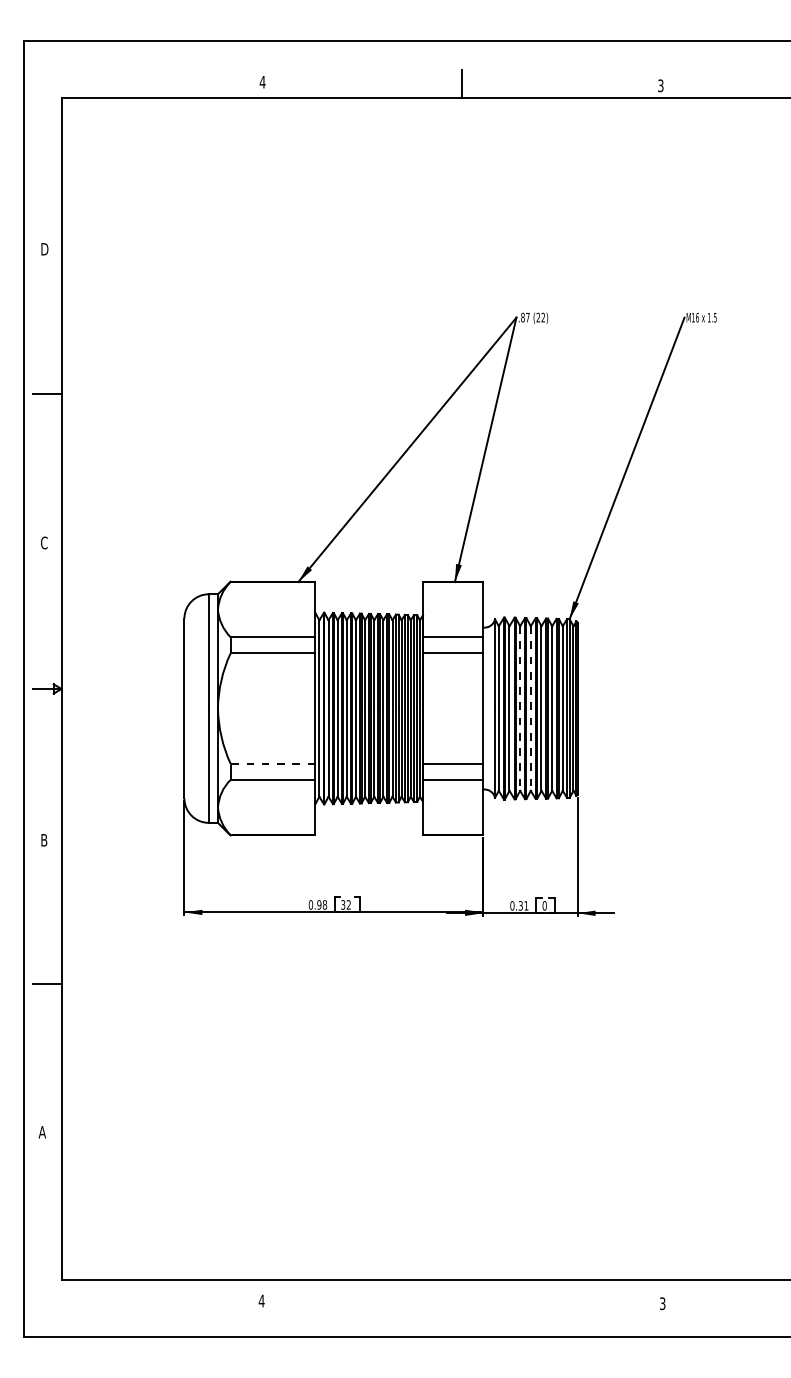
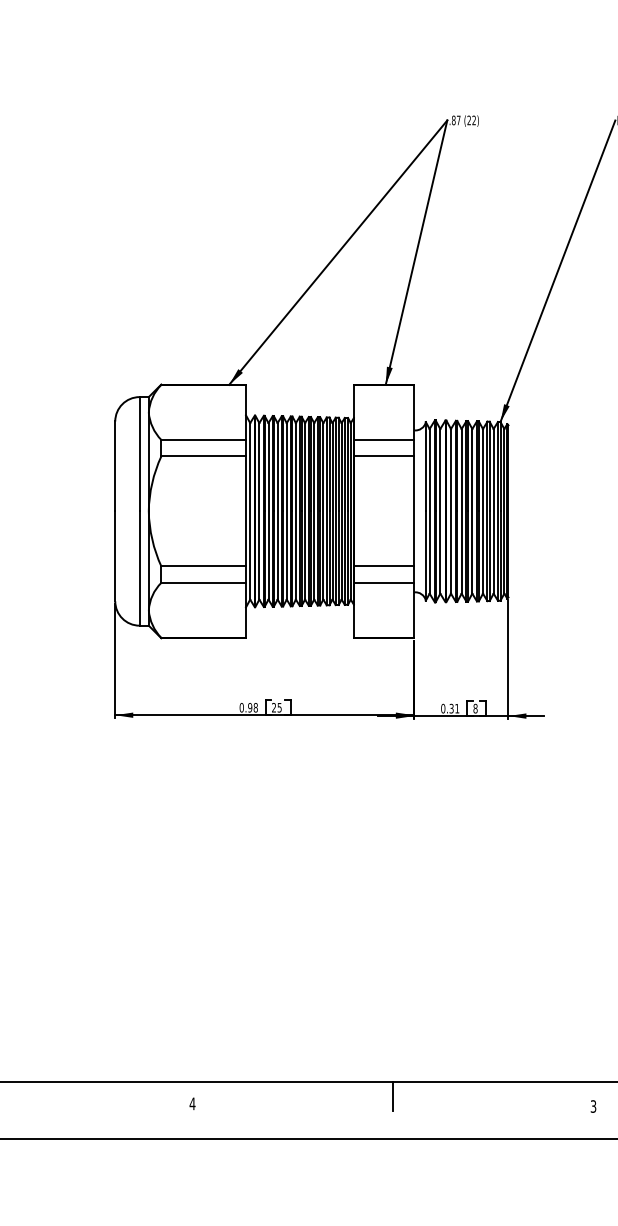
line: (520, 709) -> (451, 512), dashed -> solid
line: (530, 709) -> (461, 512), dashed -> solid
line: (272, 763) -> (203, 566), dashed -> solid
text: (345, 904) -> (276, 707), 32 -> 25
text: (544, 905) -> (475, 708), 0 -> 8
line: (461, 1293) -> (392, 1096), added

